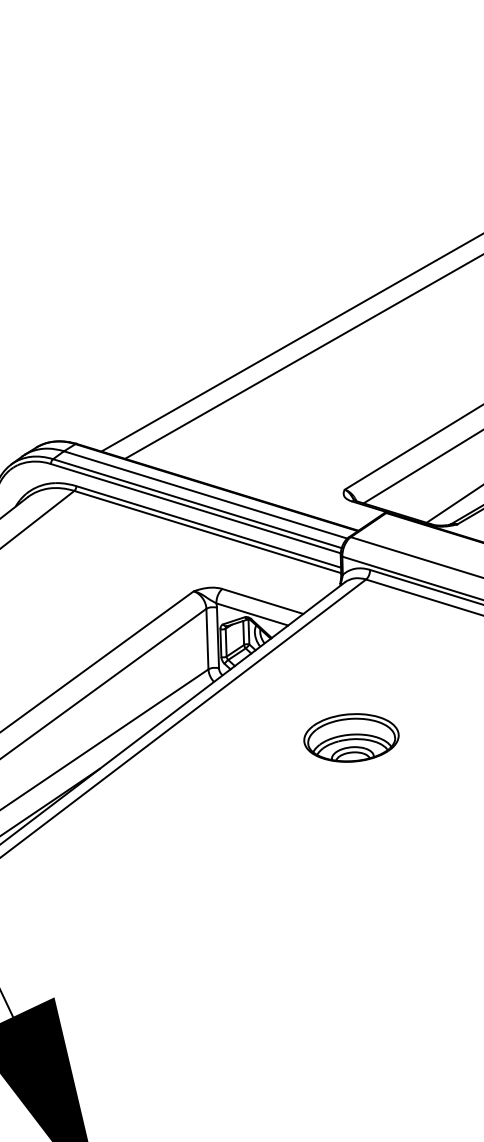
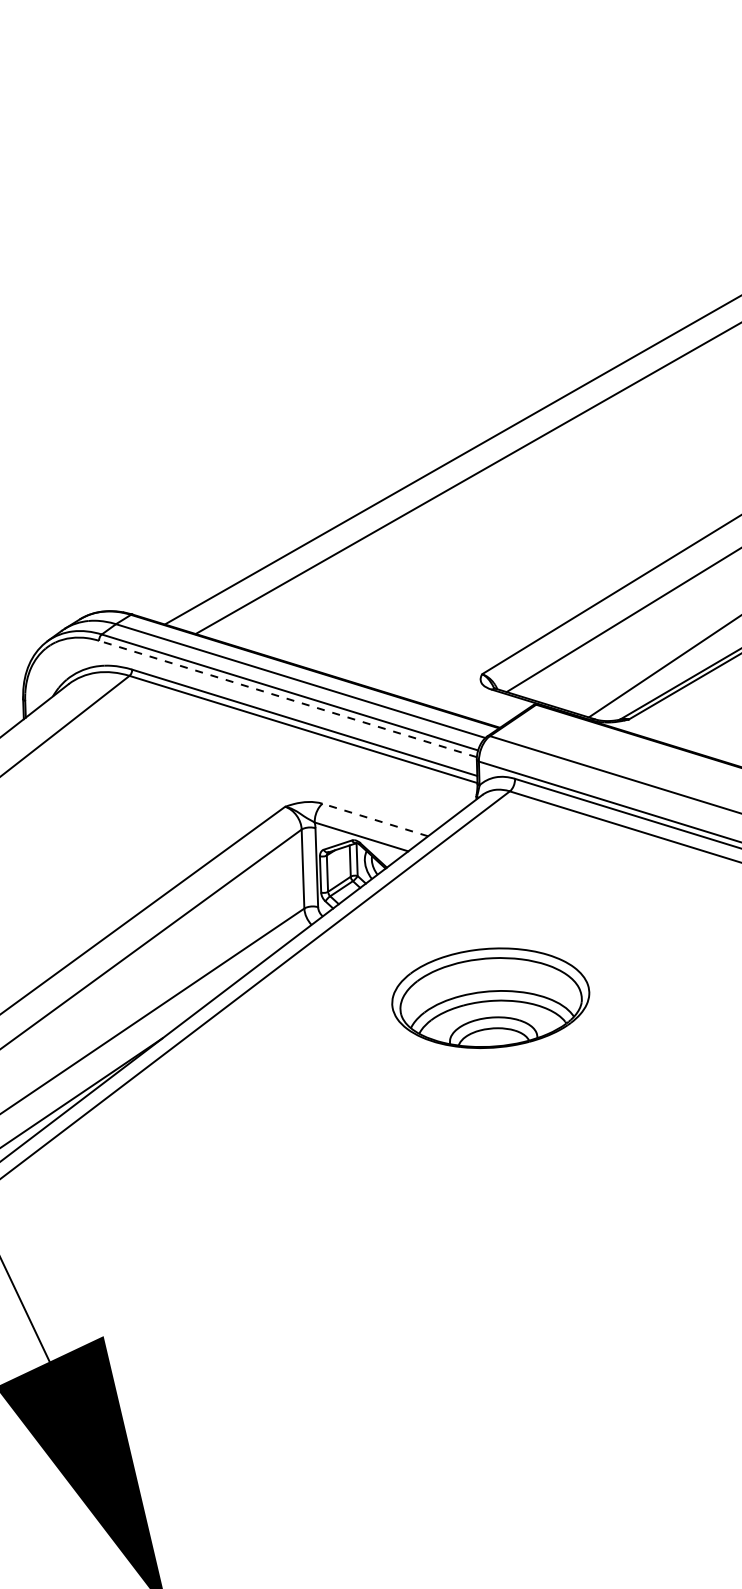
line: (196, 509) -> (288, 699), solid -> dashed
line: (262, 601) -> (374, 819), solid -> dashed
part: (351, 737) -> (490, 997), size x1.6

